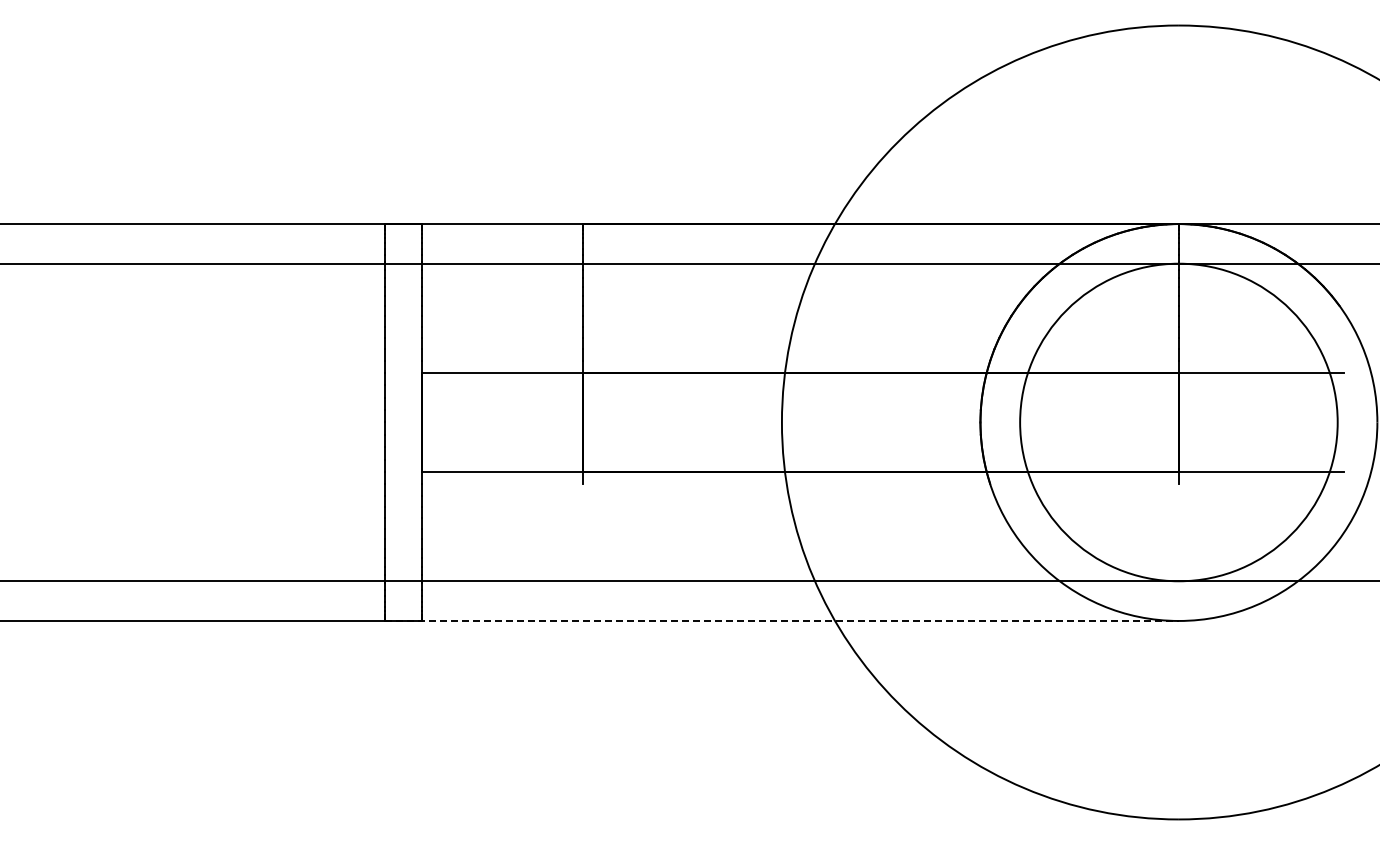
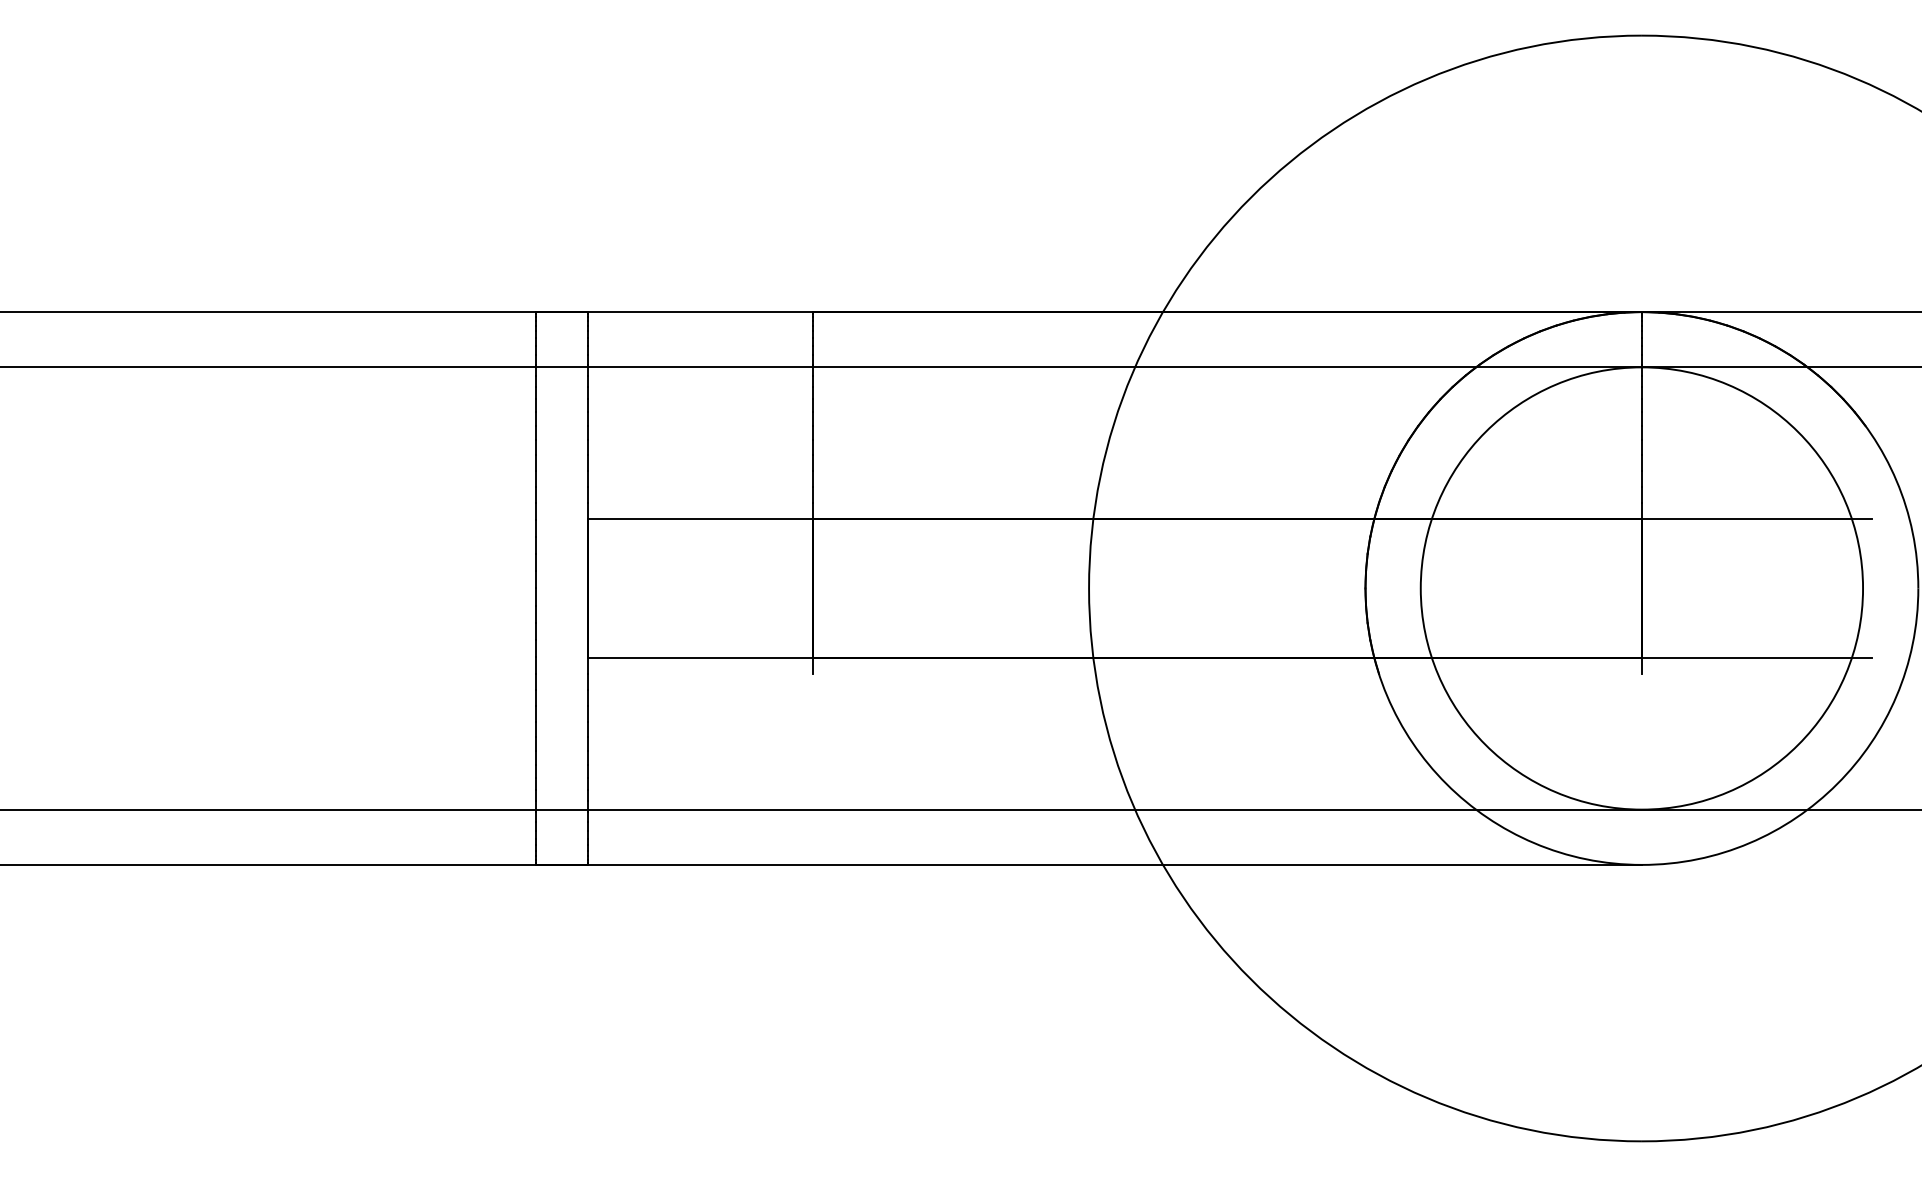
line: (781, 620) -> (1088, 864), dashed -> solid

